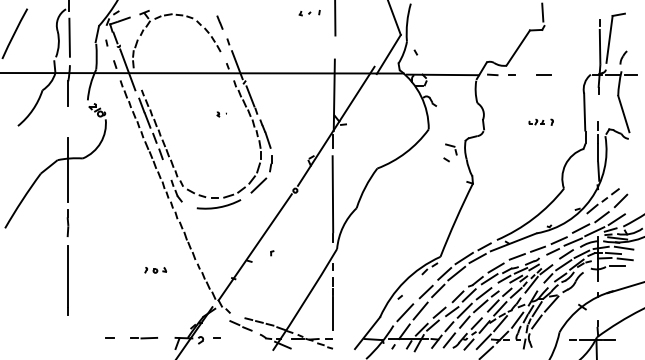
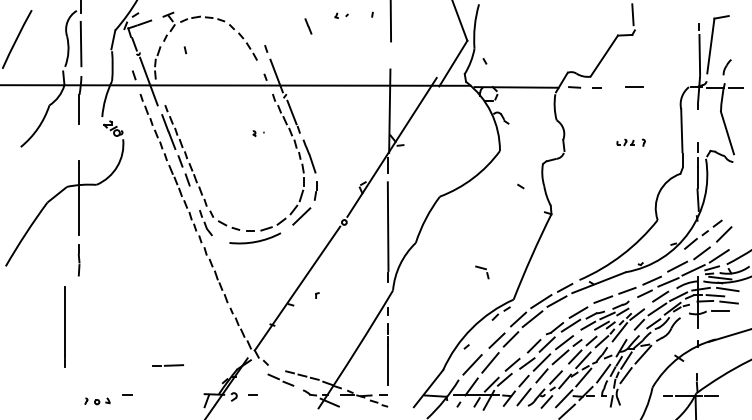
part: (304, 13) -> (341, 15), moved
line: (220, 22) -> (308, 26), moved
line: (106, 43) -> (185, 50), moved
part: (451, 149) -> (482, 272), moved
part: (155, 270) -> (97, 401), moved
line: (67, 279) -> (64, 326), moved
line: (143, 338) -> (167, 365), moved

